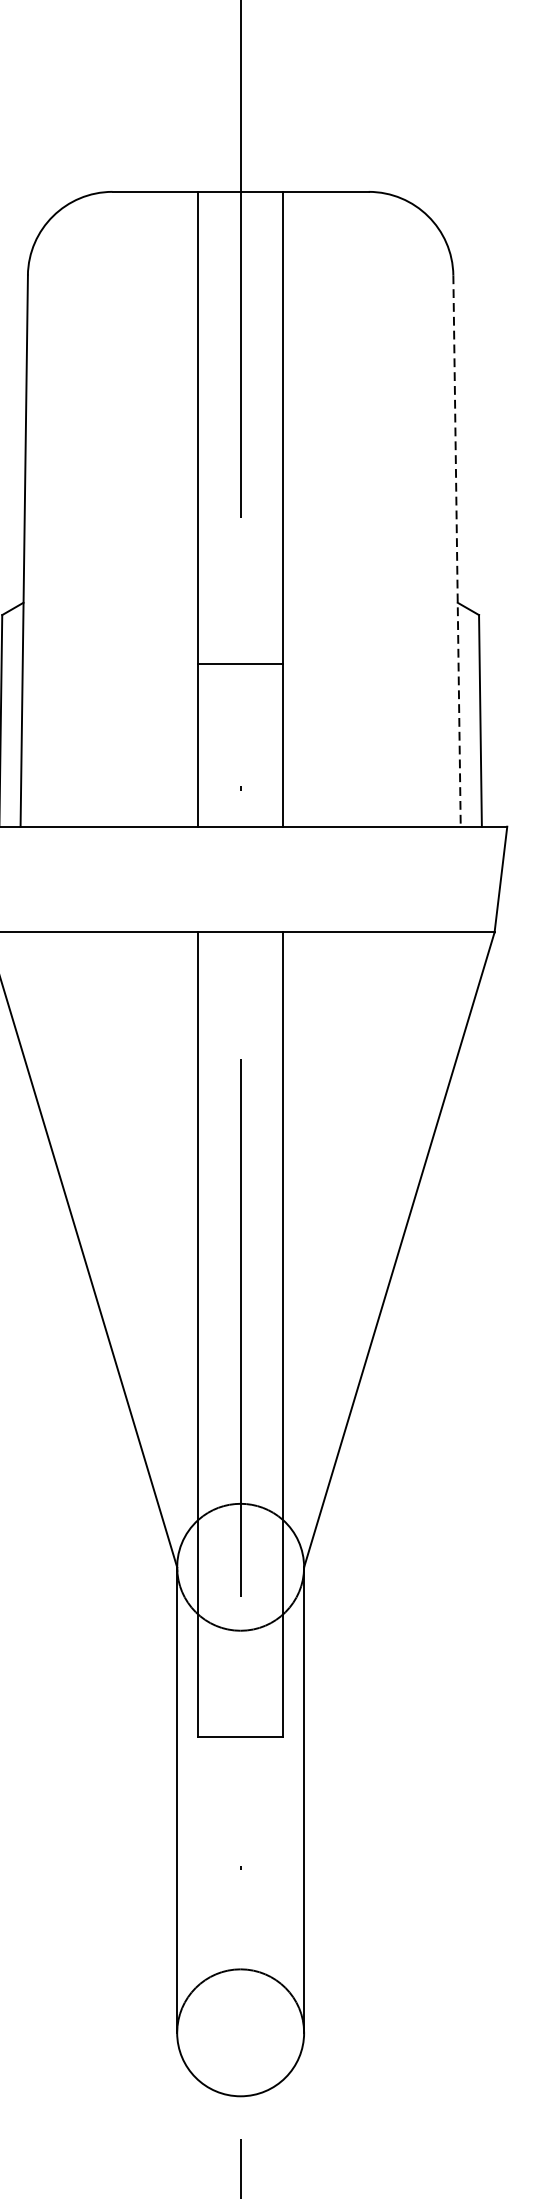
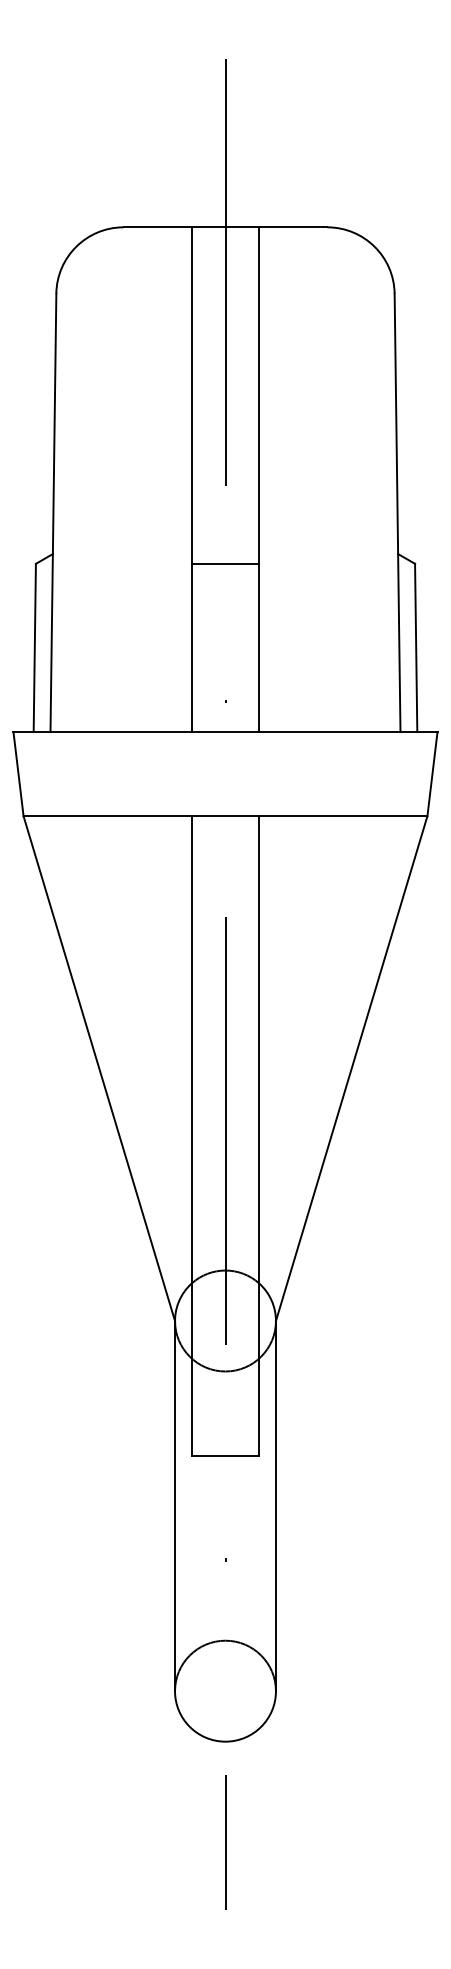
line: (456, 551) -> (397, 513), dashed -> solid
line: (240, 663) -> (225, 563), moved

